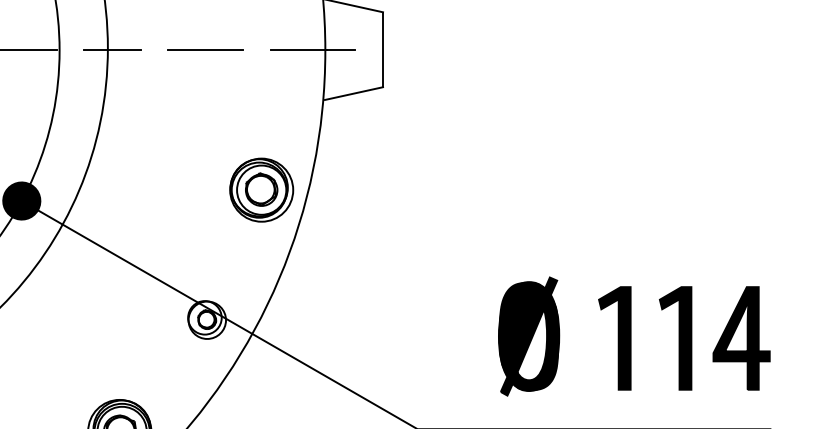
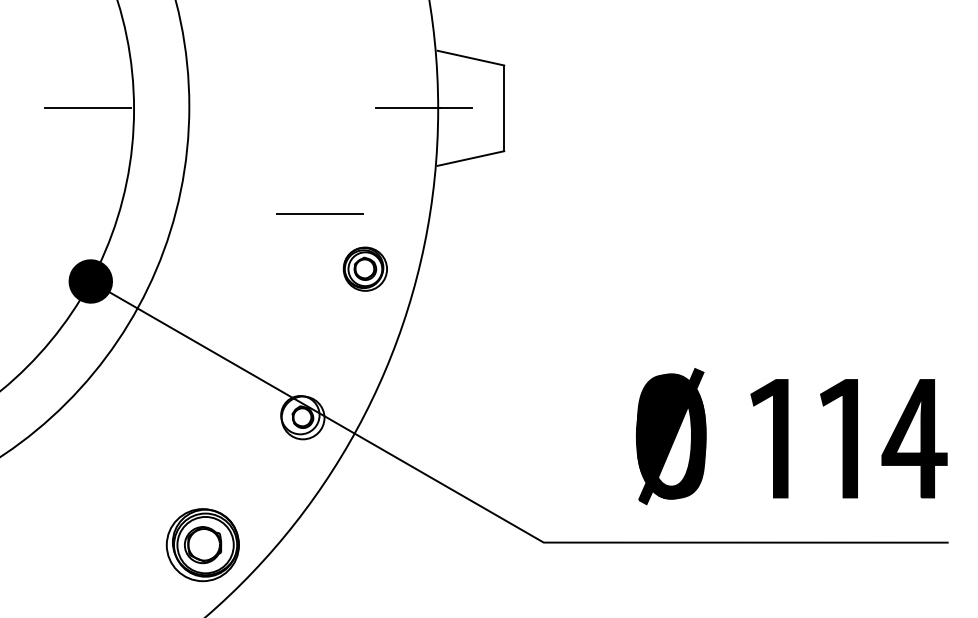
line: (112, 49) -> (194, 108), removed
line: (205, 49) -> (319, 213), moved
part: (261, 190) -> (365, 269), size x0.6

